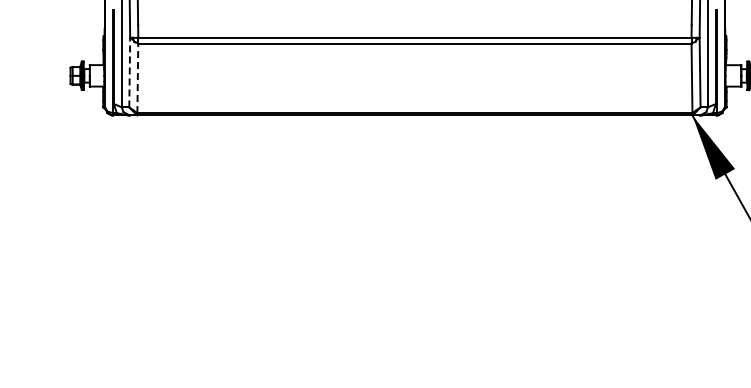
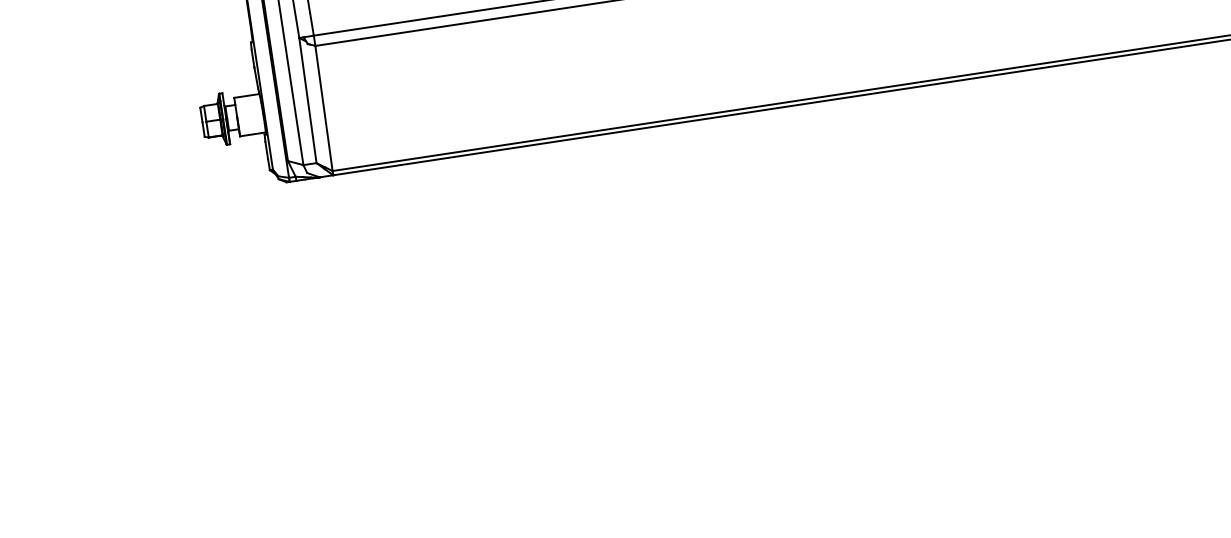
line: (129, 72) -> (307, 100), dashed -> solid
line: (137, 78) -> (323, 108), dashed -> solid

